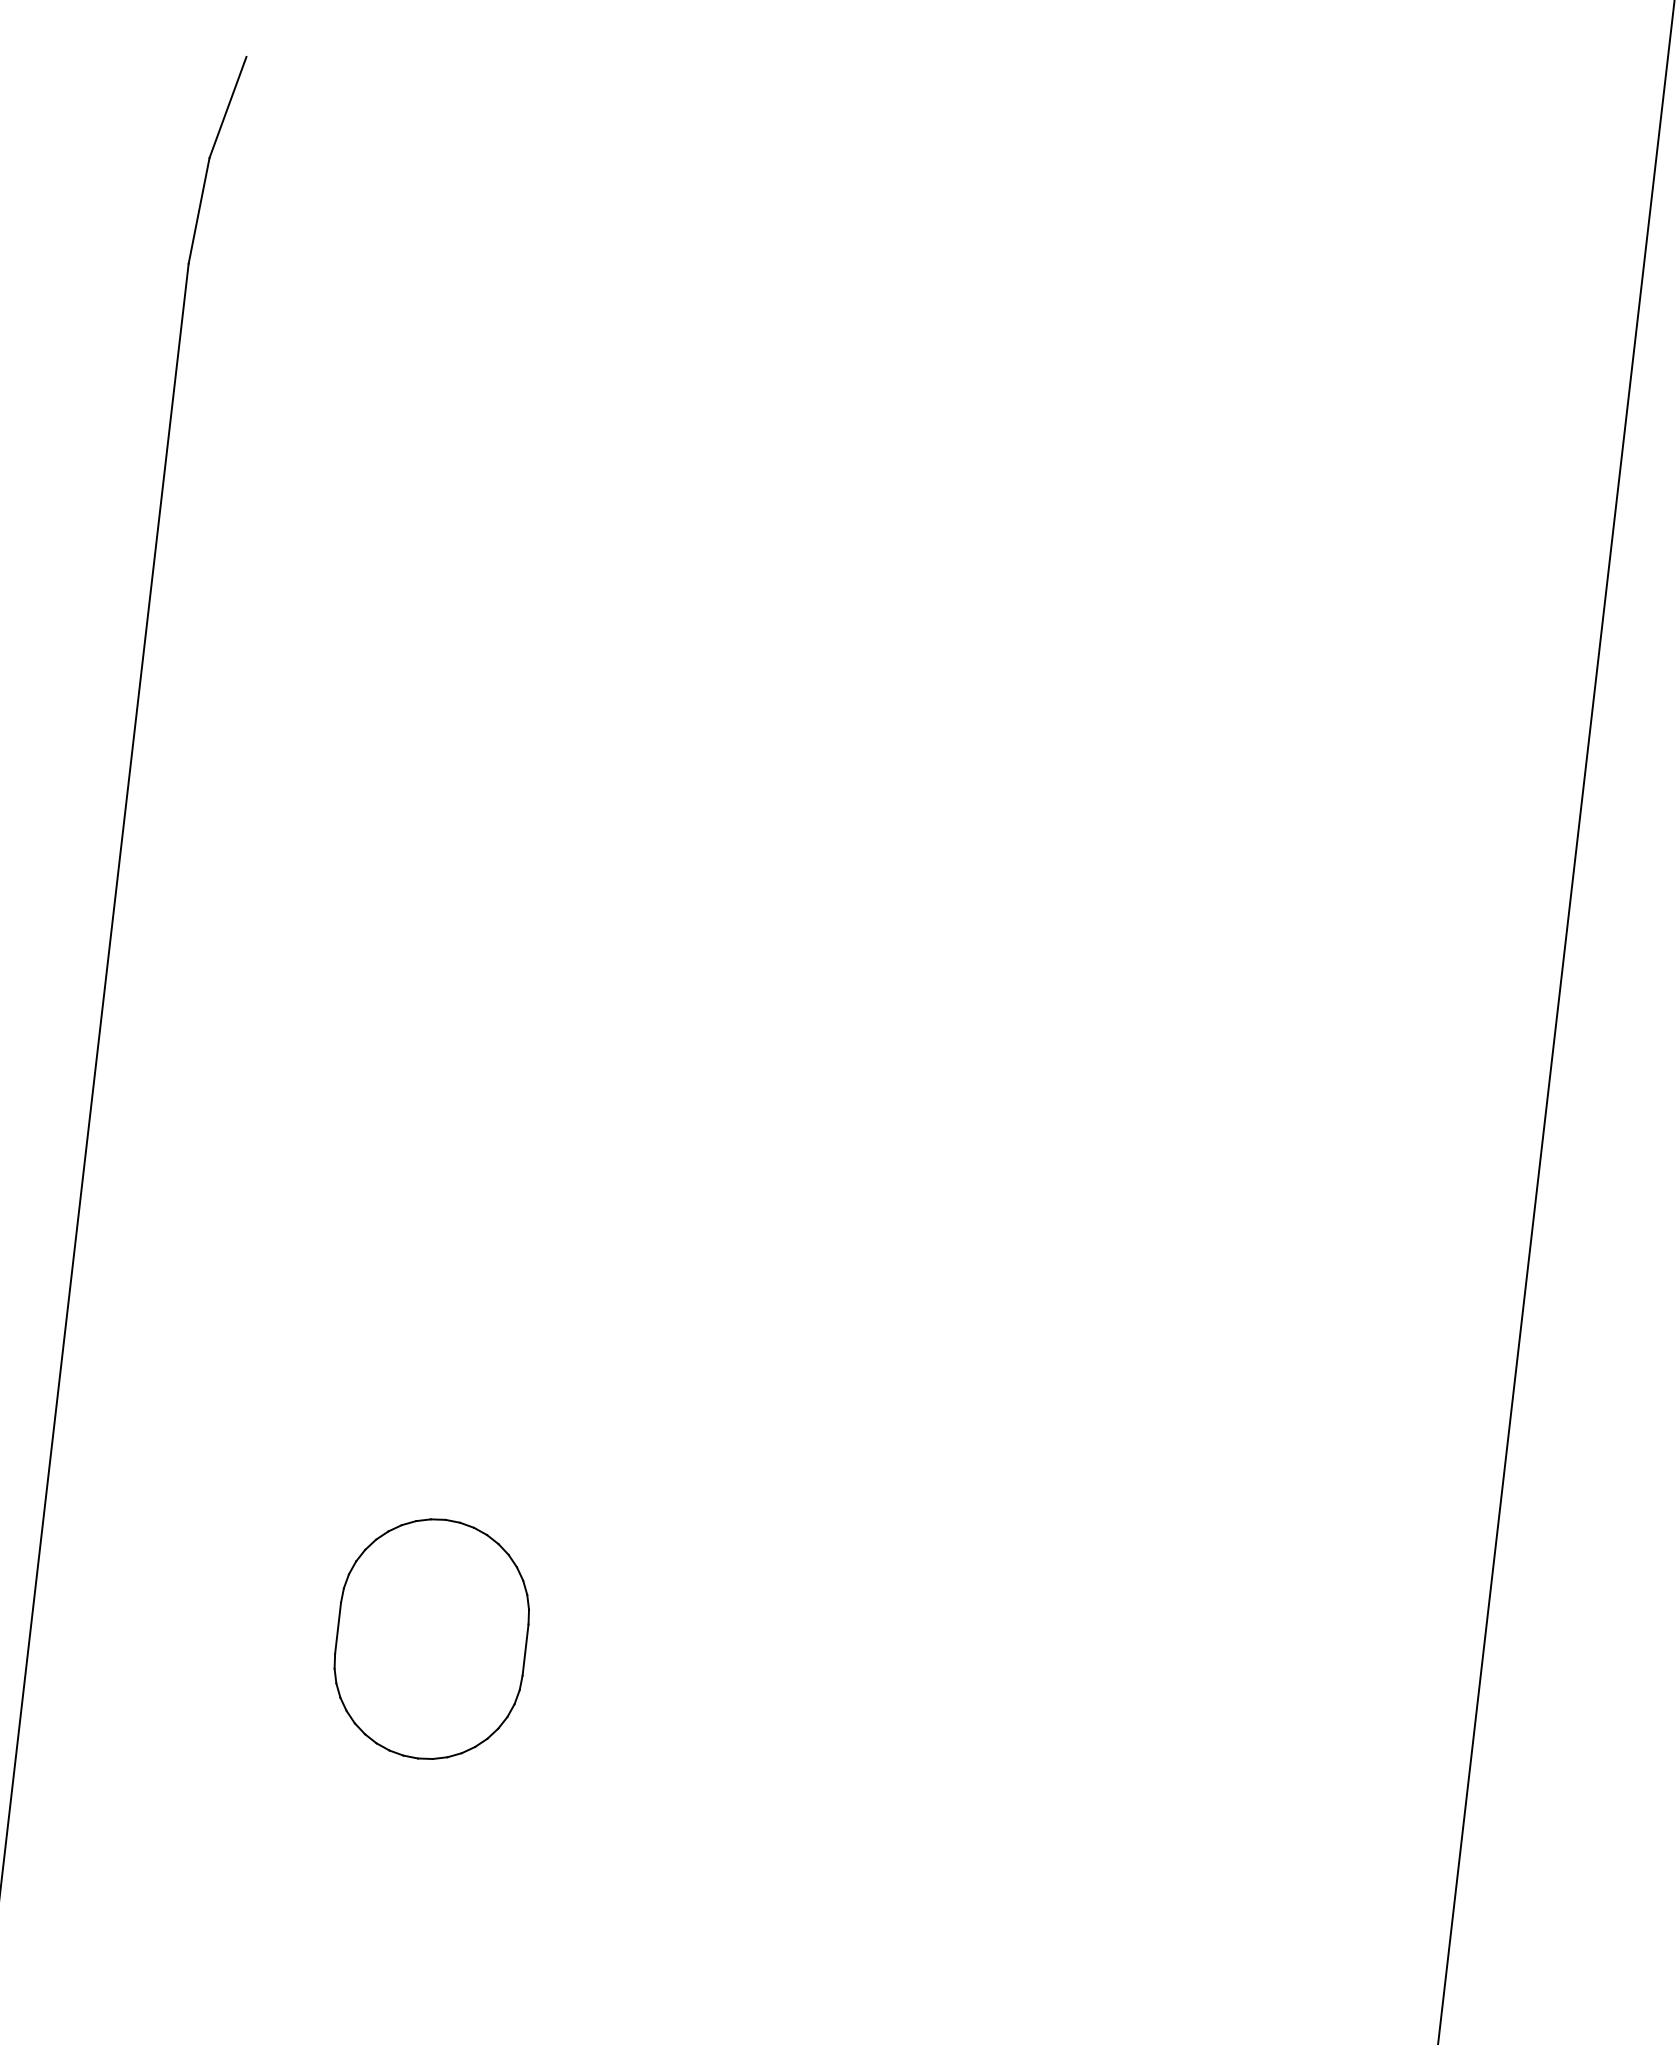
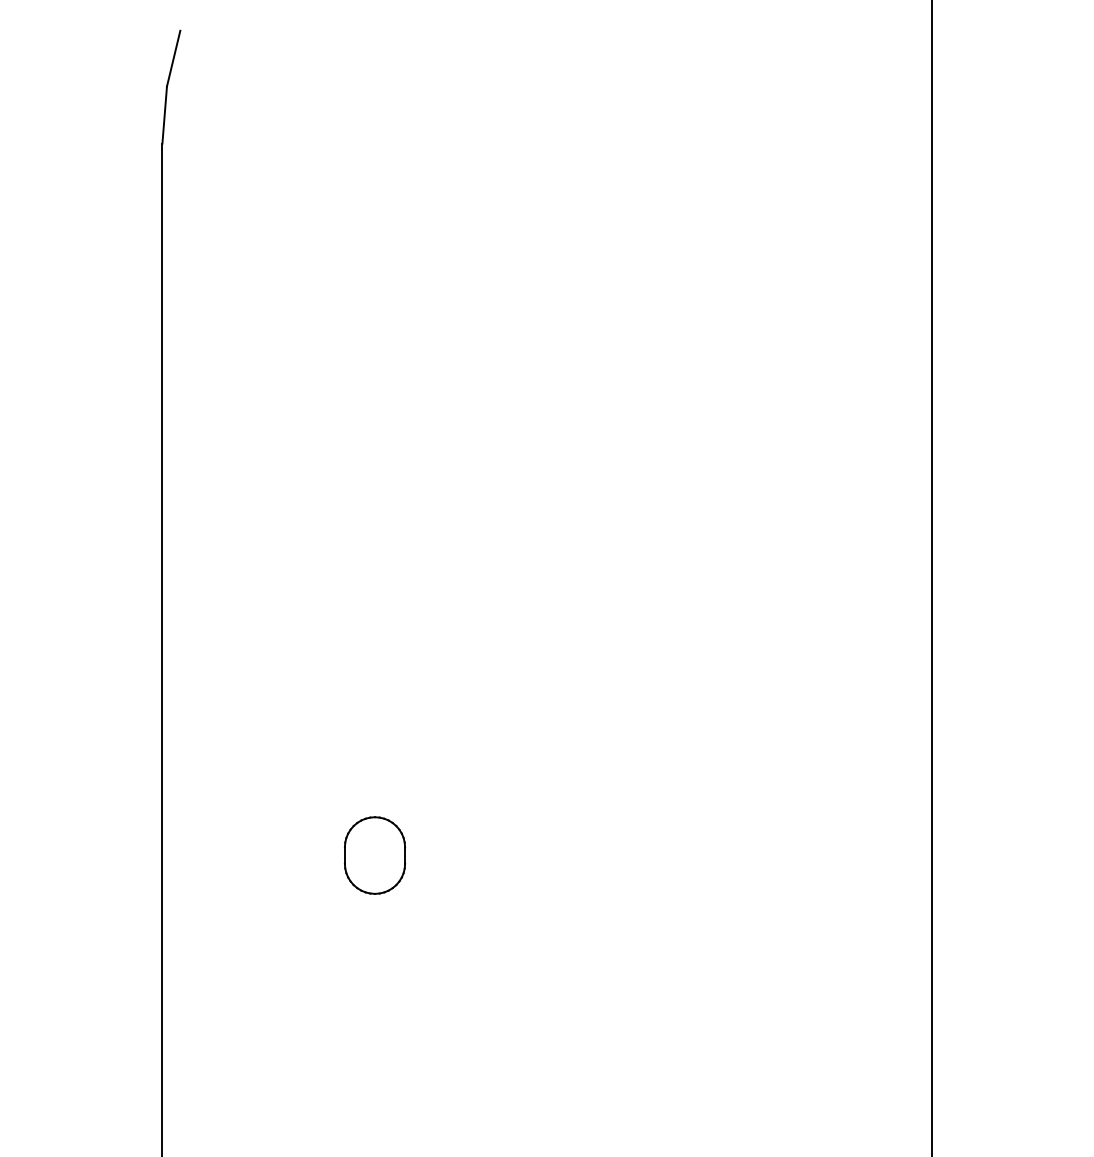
part: (430, 1638) -> (374, 855), size x0.6

